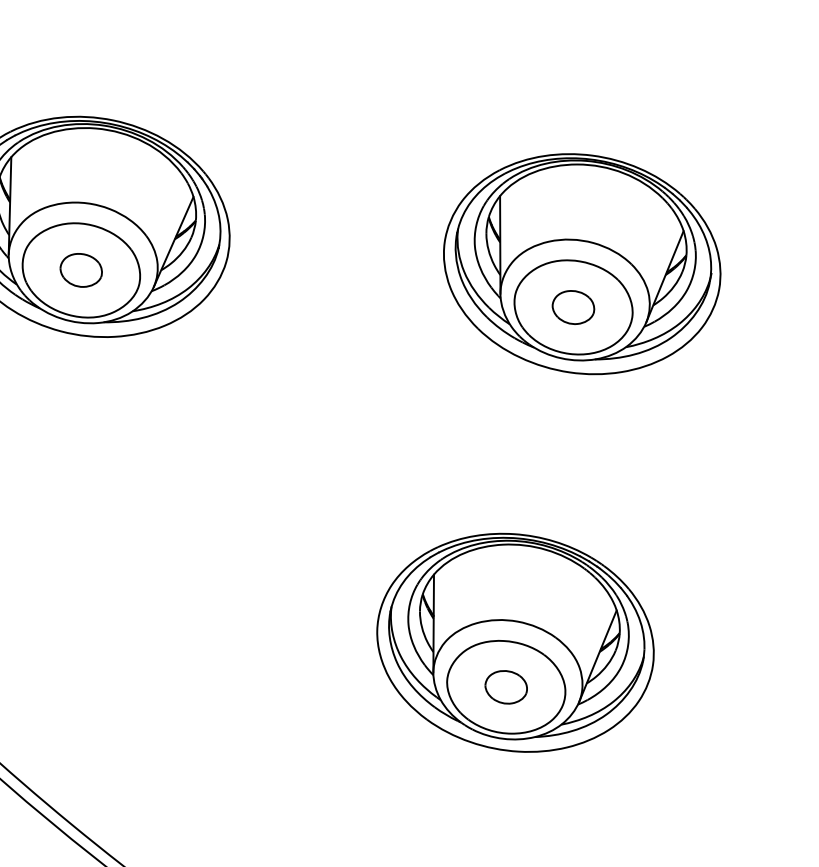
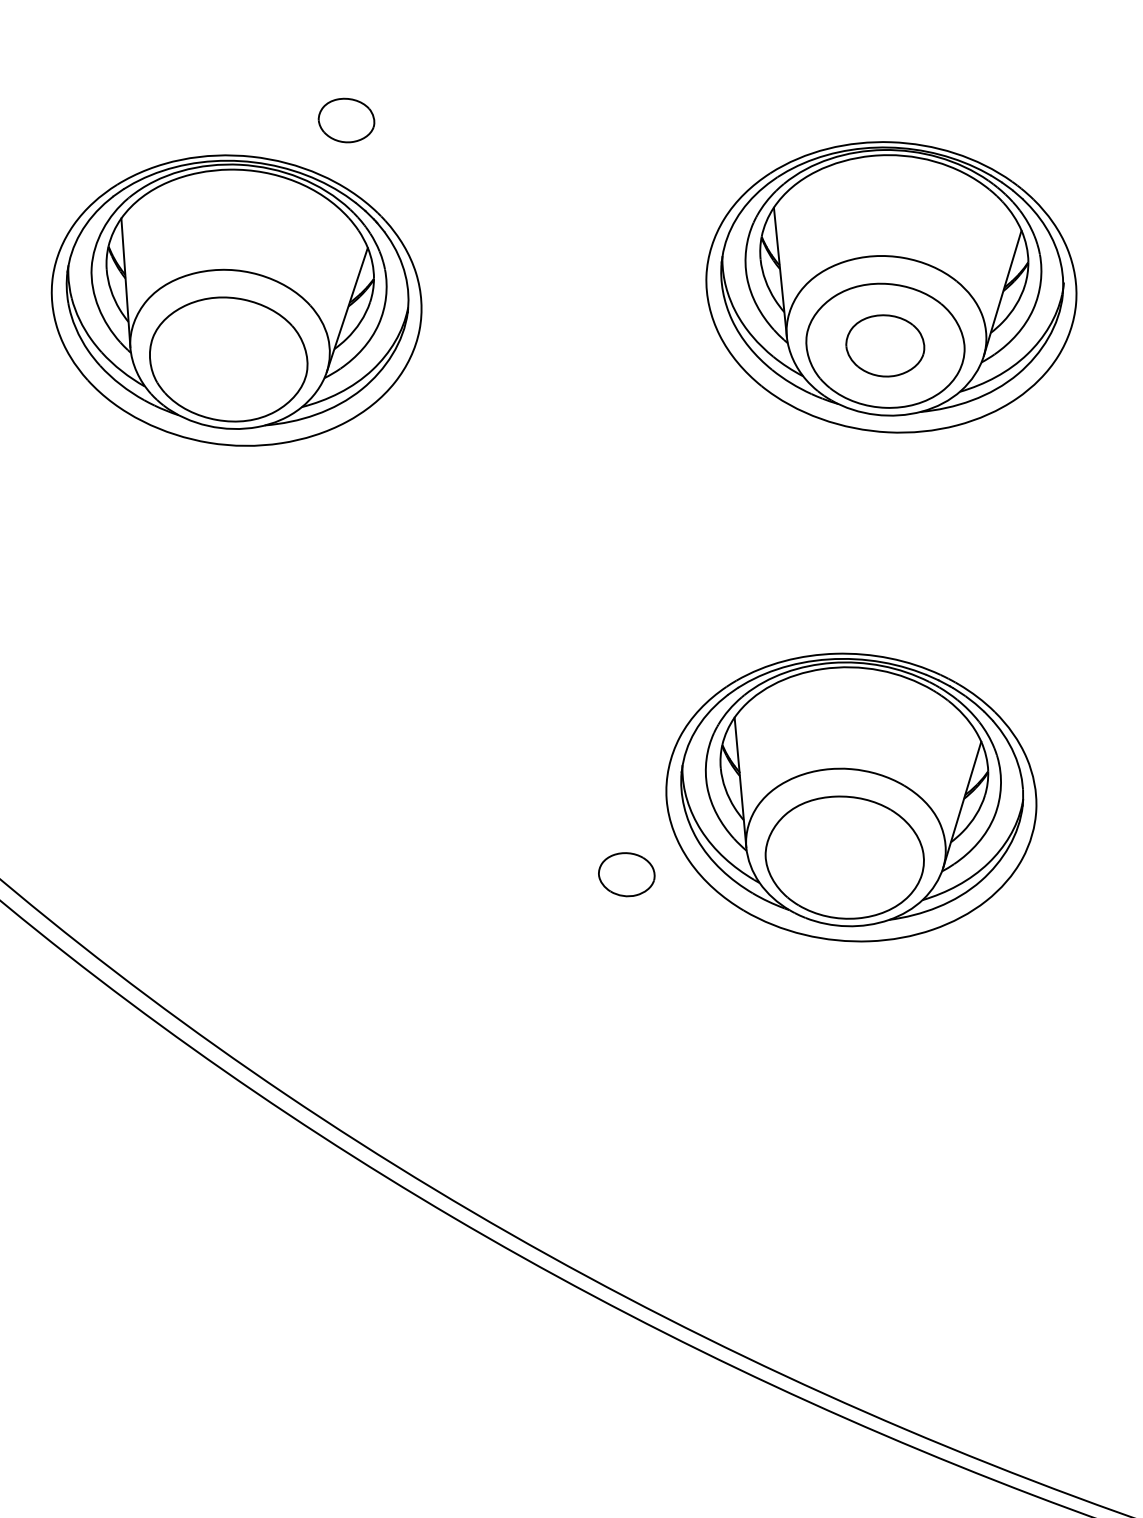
part: (81, 270) -> (346, 120), moved
part: (573, 307) -> (885, 345), size x1.4
part: (506, 687) -> (626, 874), moved

